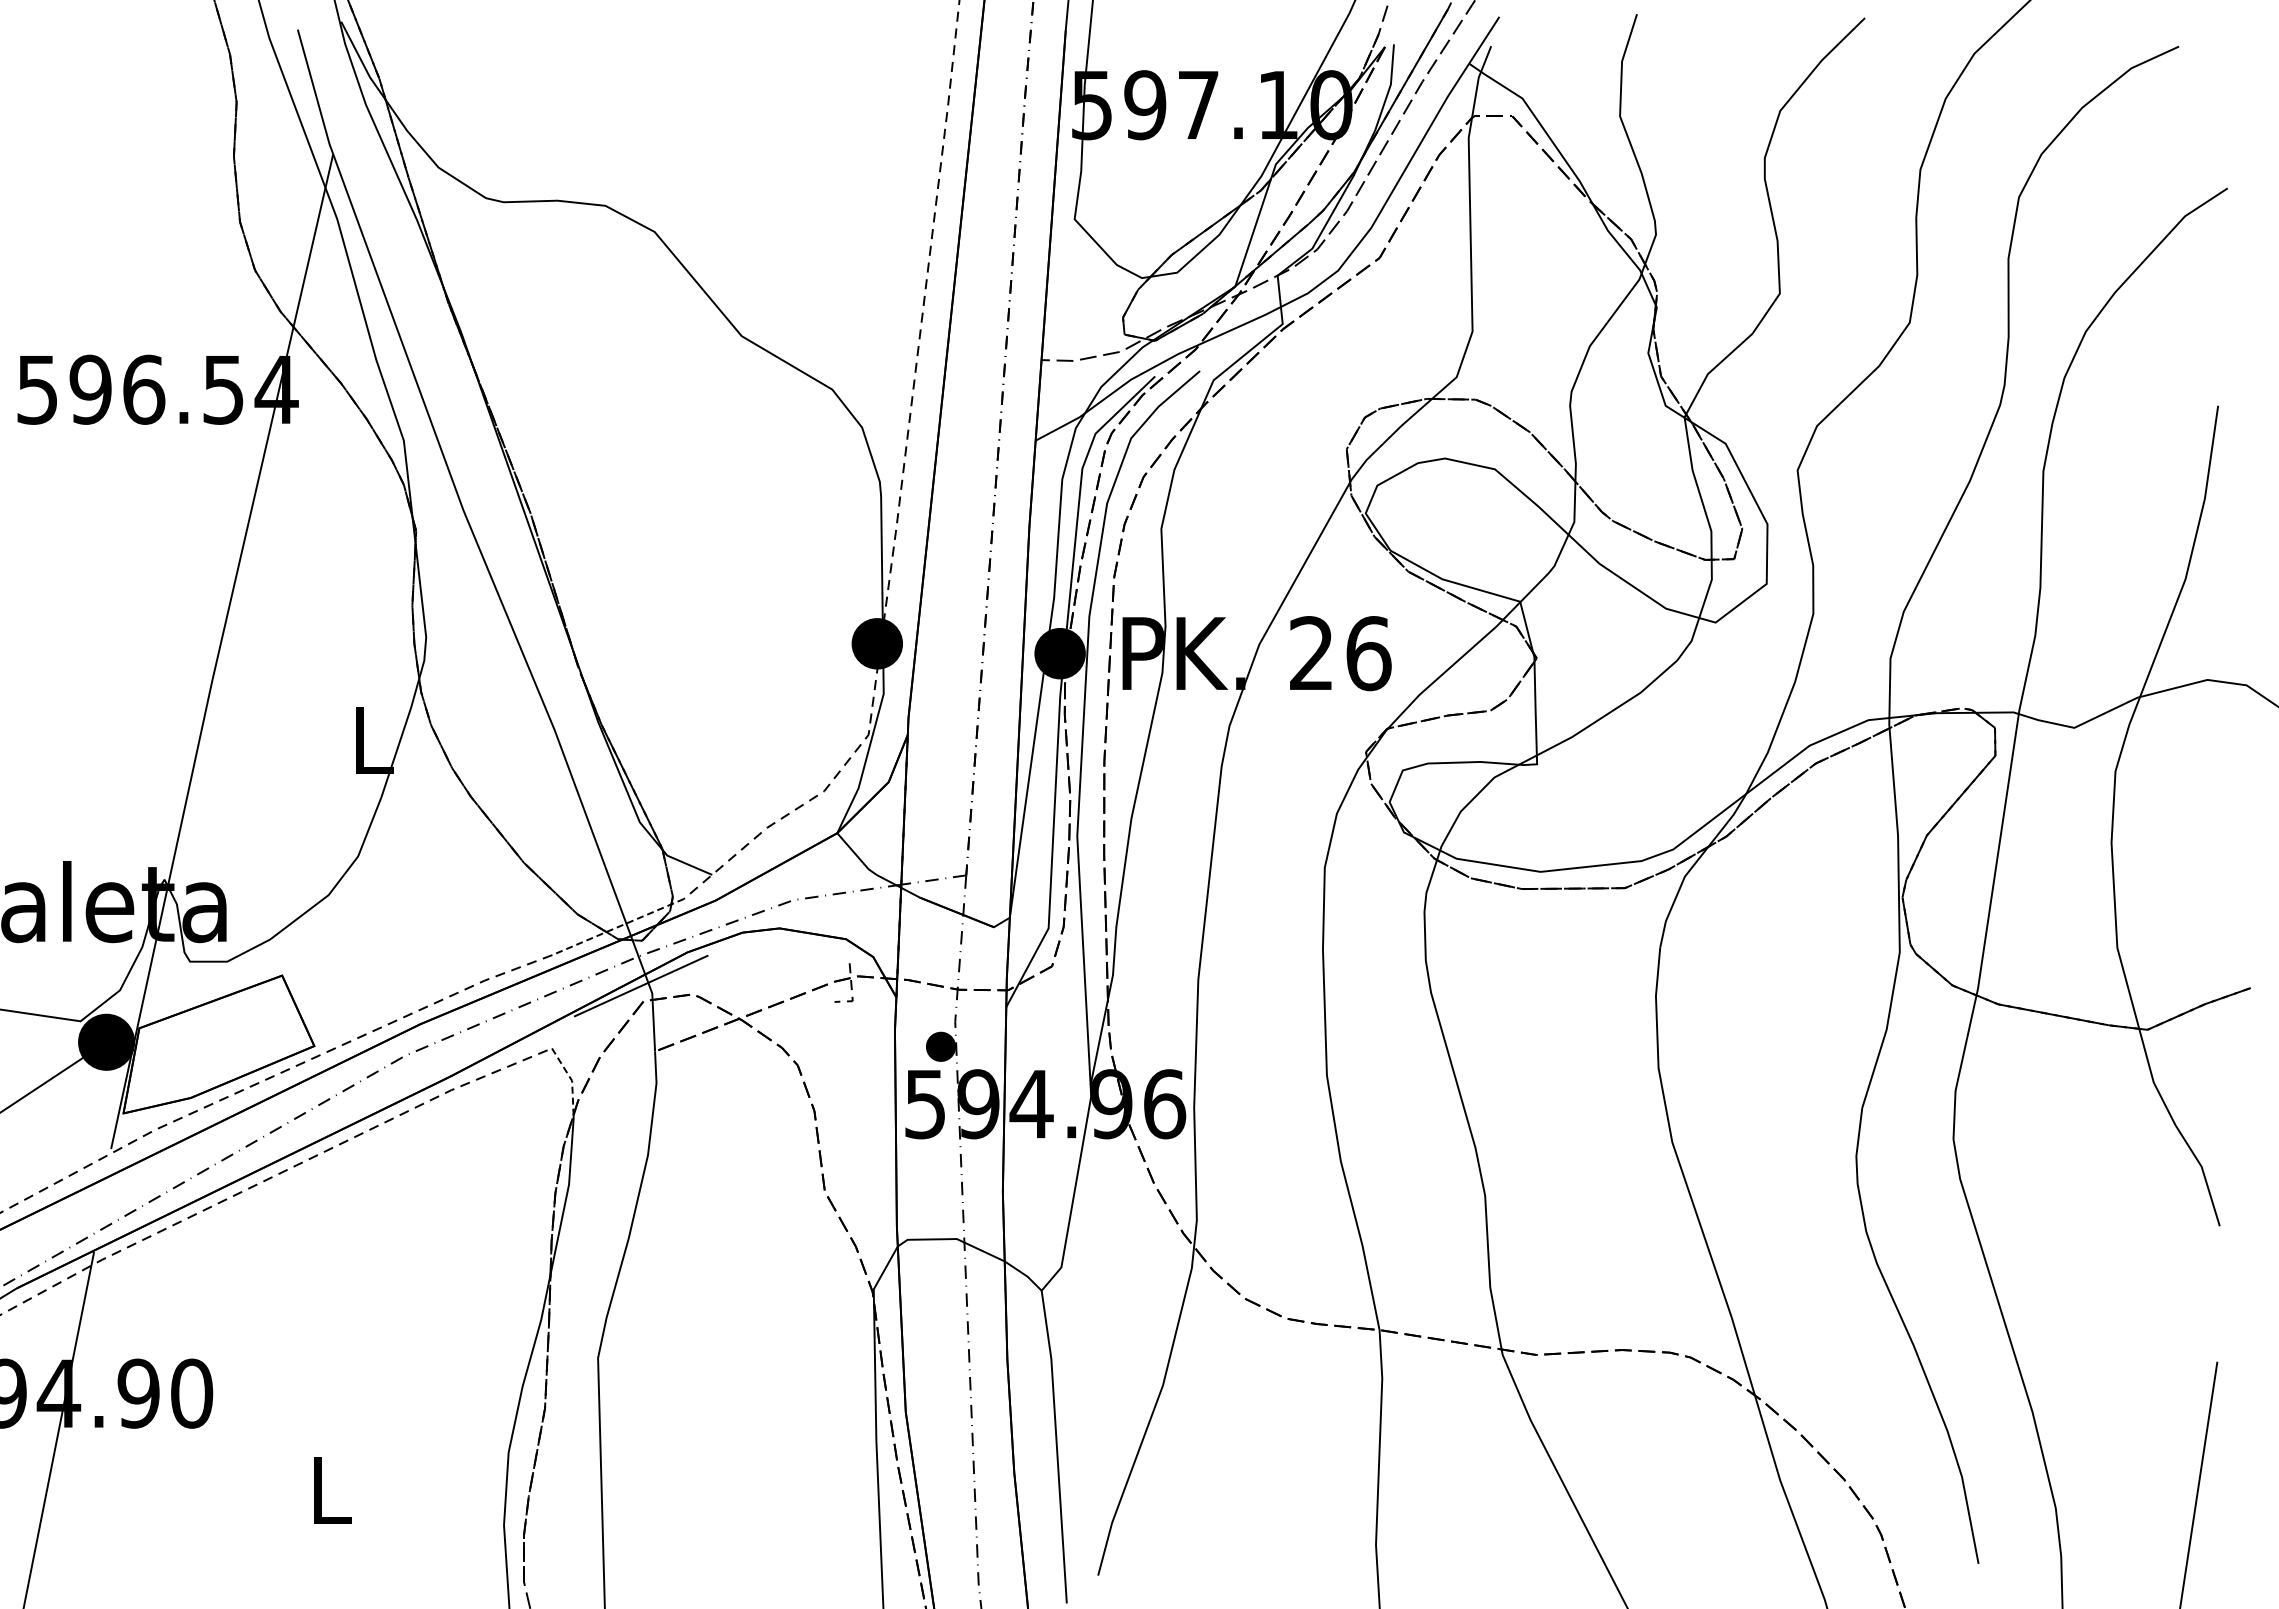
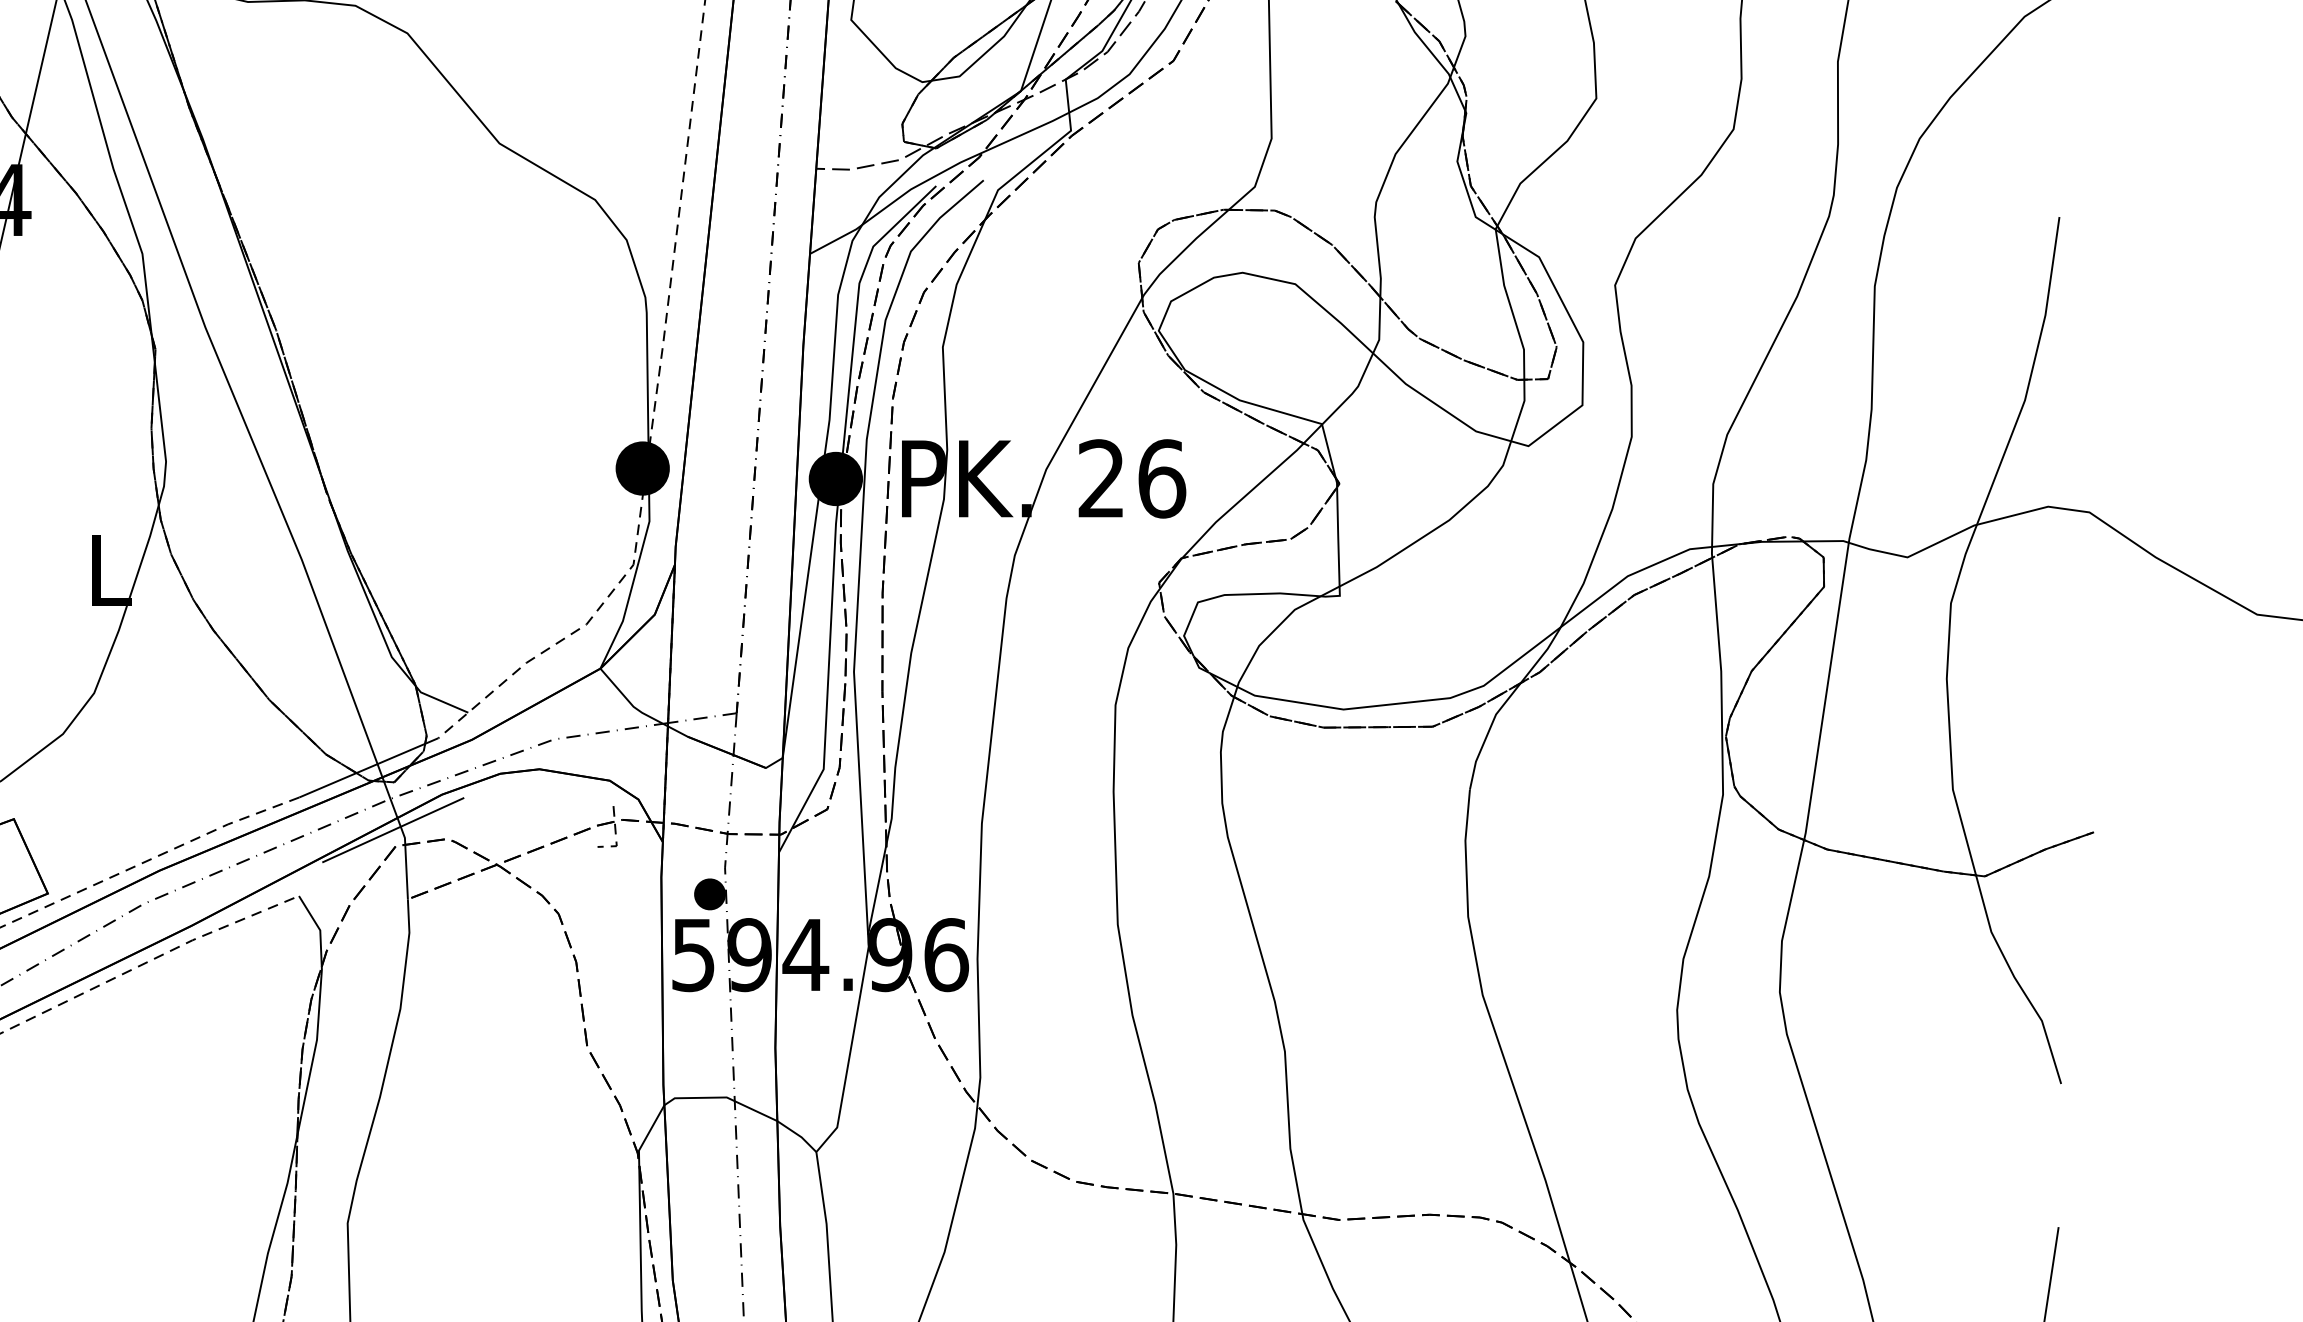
line: (618, 927) -> (369, 768), dashed -> solid
line: (571, 1080) -> (319, 929), dashed -> solid

